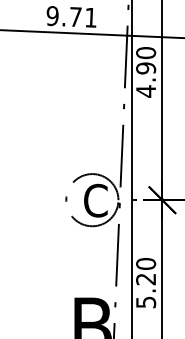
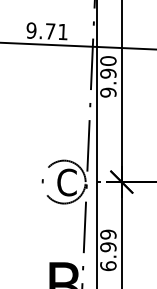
text: (146, 91) -> (108, 92), 4.90 -> 9.90
text: (146, 283) -> (108, 250), 5.20 -> 6.99

